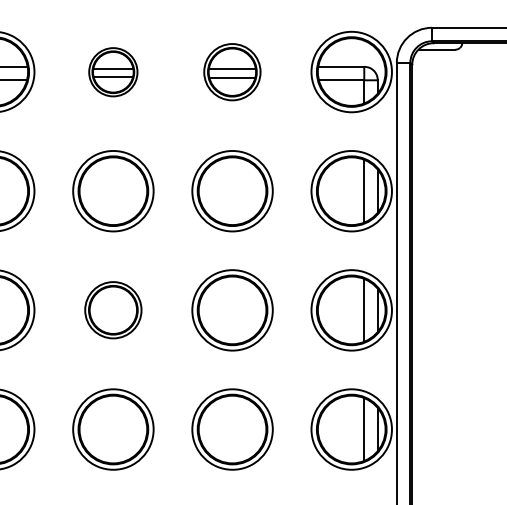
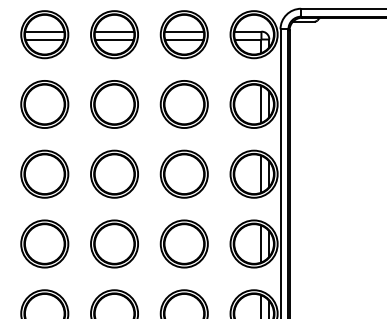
part: (113, 71) -> (114, 34), size x1.67
part: (231, 71) -> (183, 34), size x1.43
part: (113, 309) -> (114, 173), size x1.43

